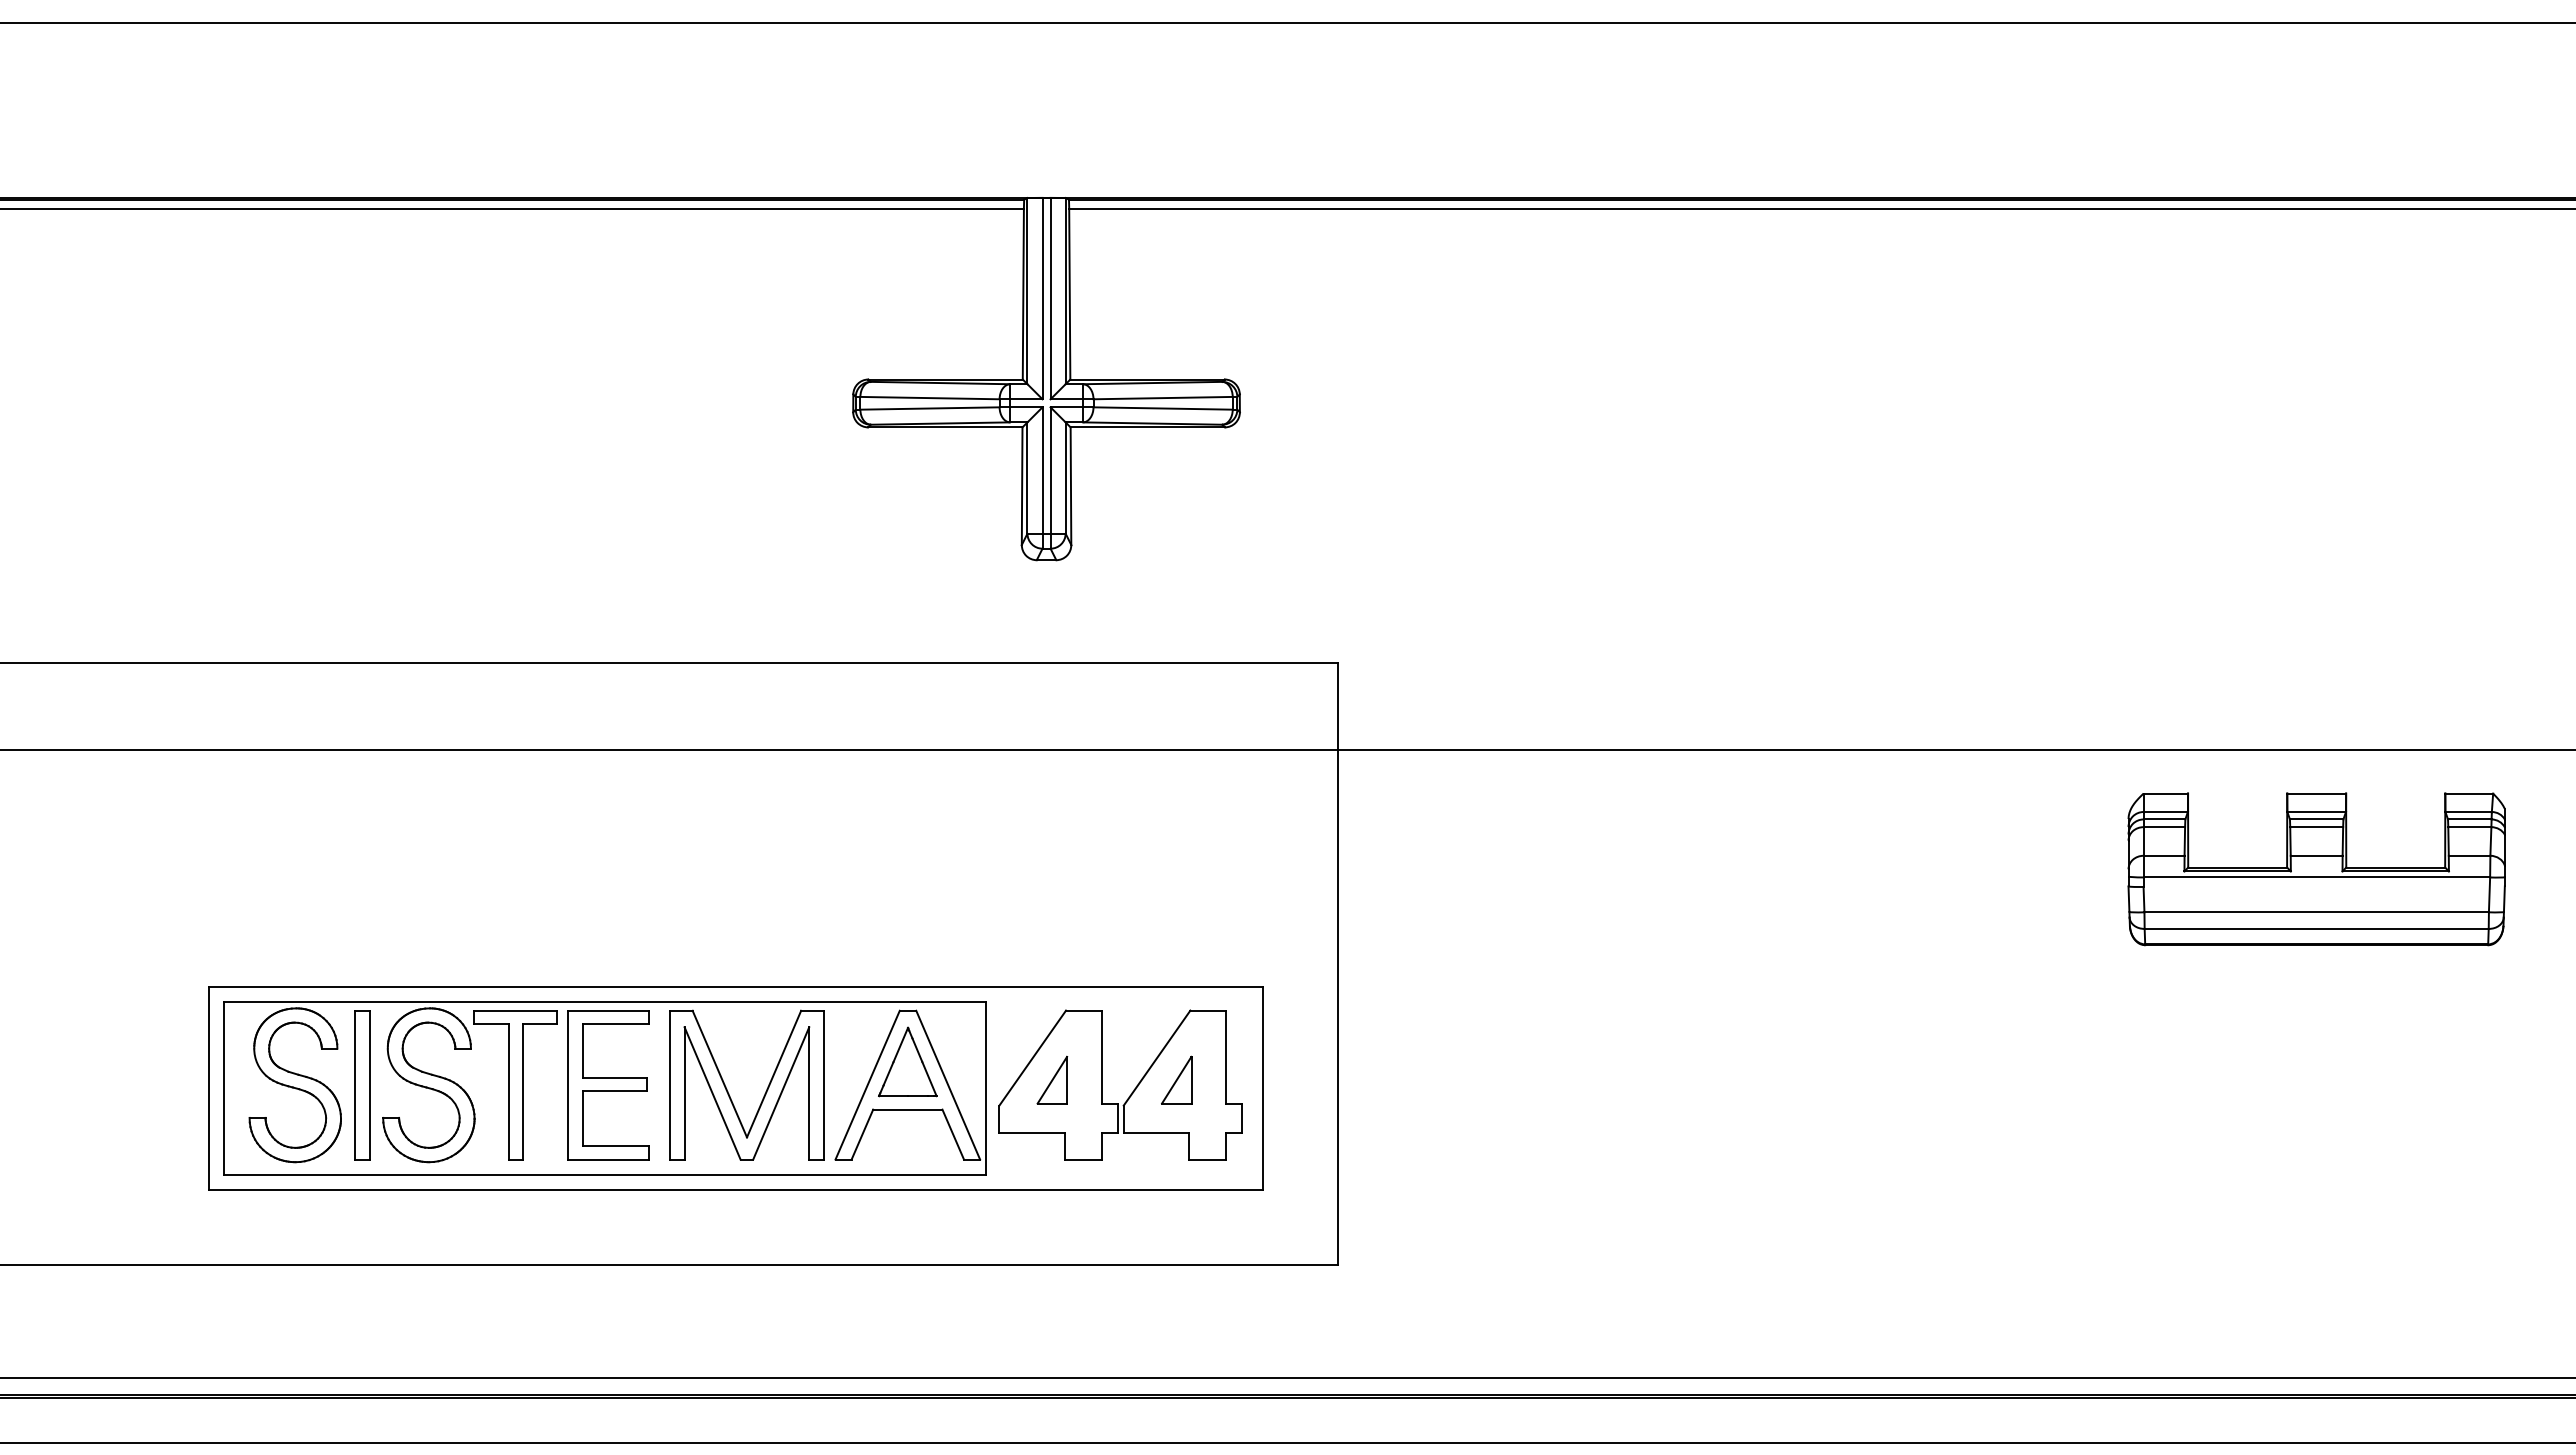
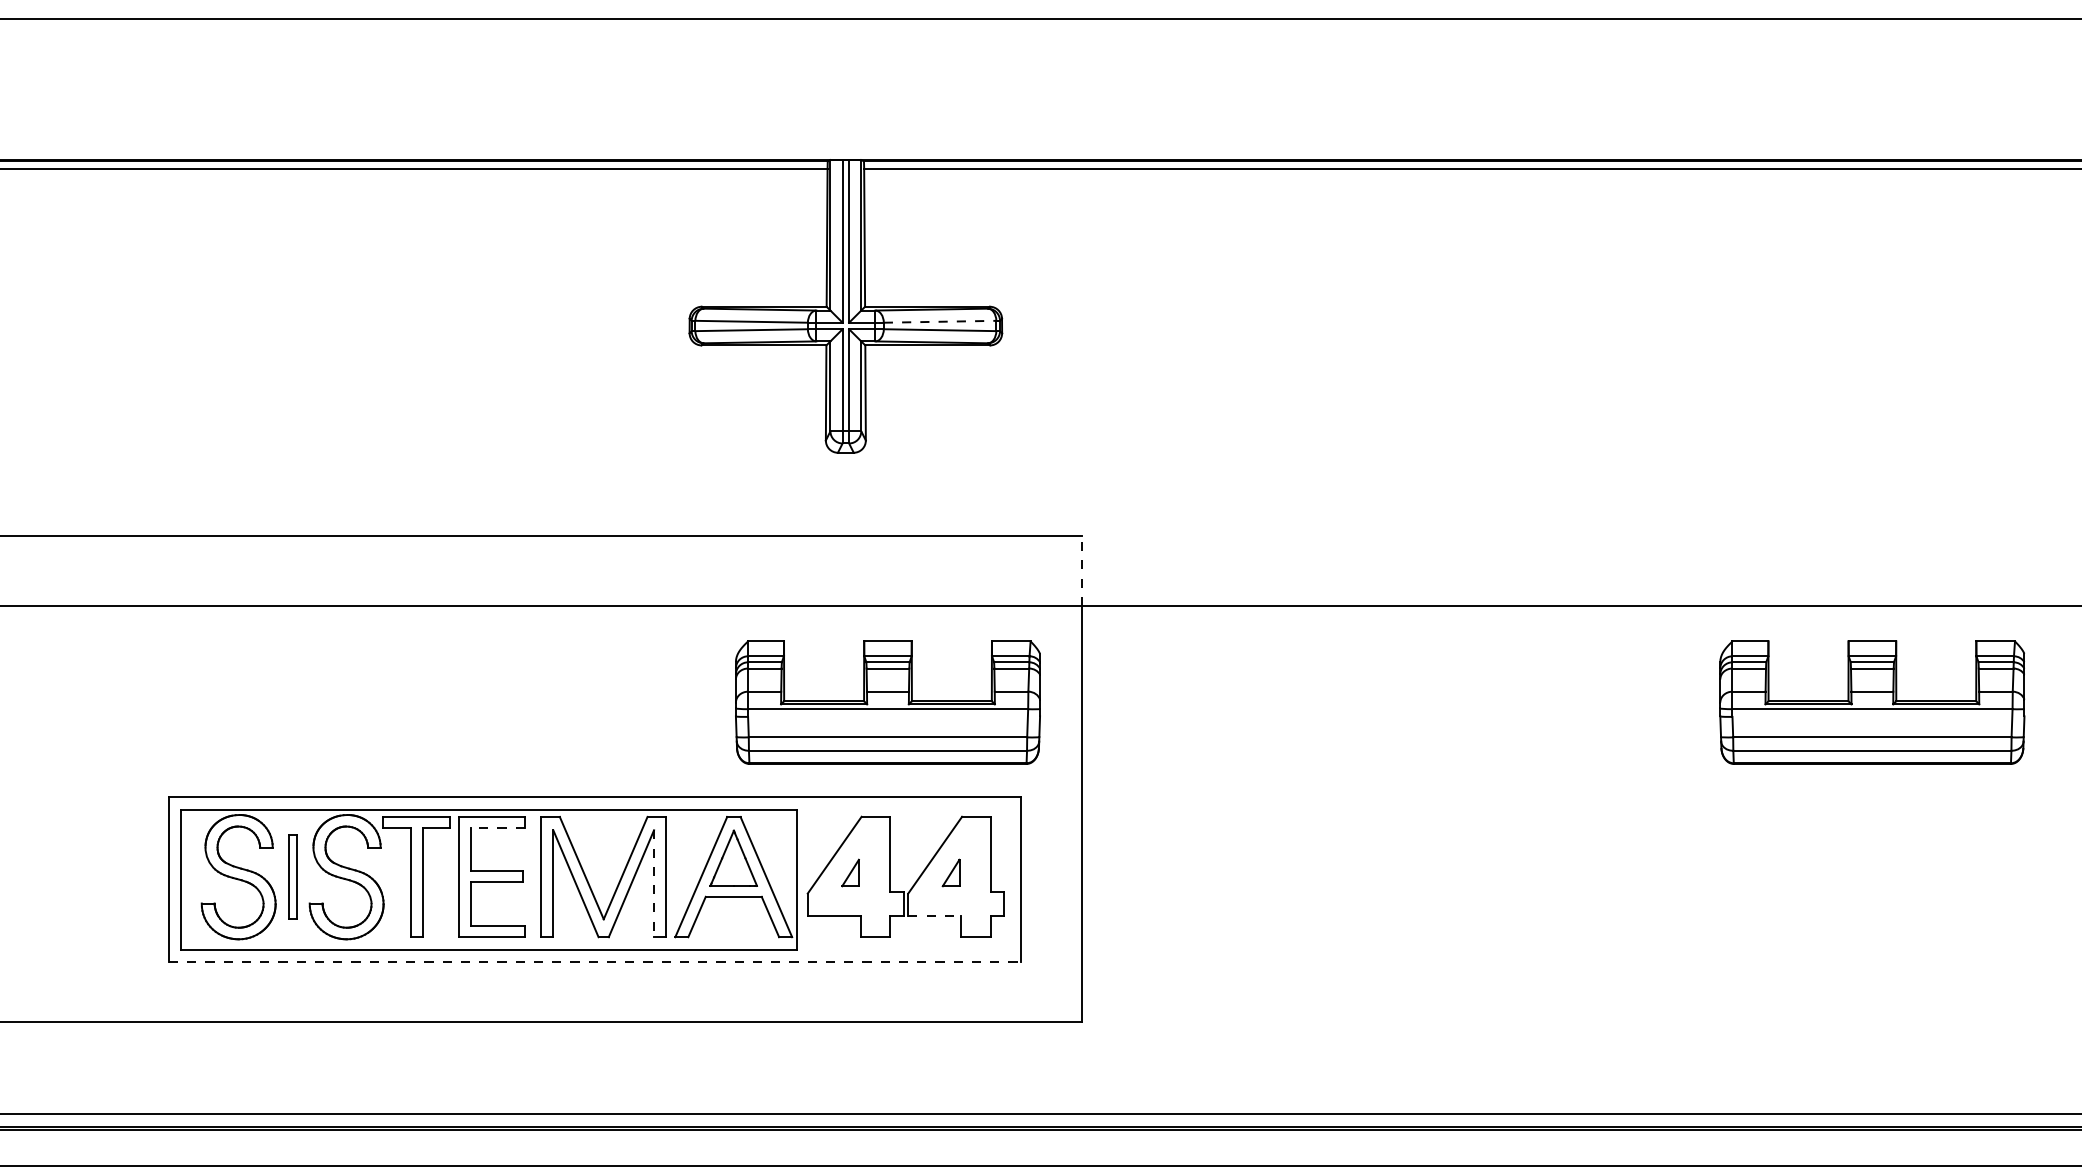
line: (1163, 398) -> (940, 322), solid -> dashed
line: (1338, 705) -> (1081, 570), solid -> dashed
part: (1098, 869) -> (887, 702), added
line: (615, 1024) -> (497, 828), solid -> dashed
part: (1052, 1079) -> (850, 872), size x0.7
part: (1176, 1079) -> (950, 872), size x0.7
part: (362, 1085) -> (293, 877), size x0.7
line: (809, 1093) -> (654, 883), solid -> dashed
line: (1156, 1133) -> (934, 916), solid -> dashed
line: (736, 1189) -> (595, 961), solid -> dashed

